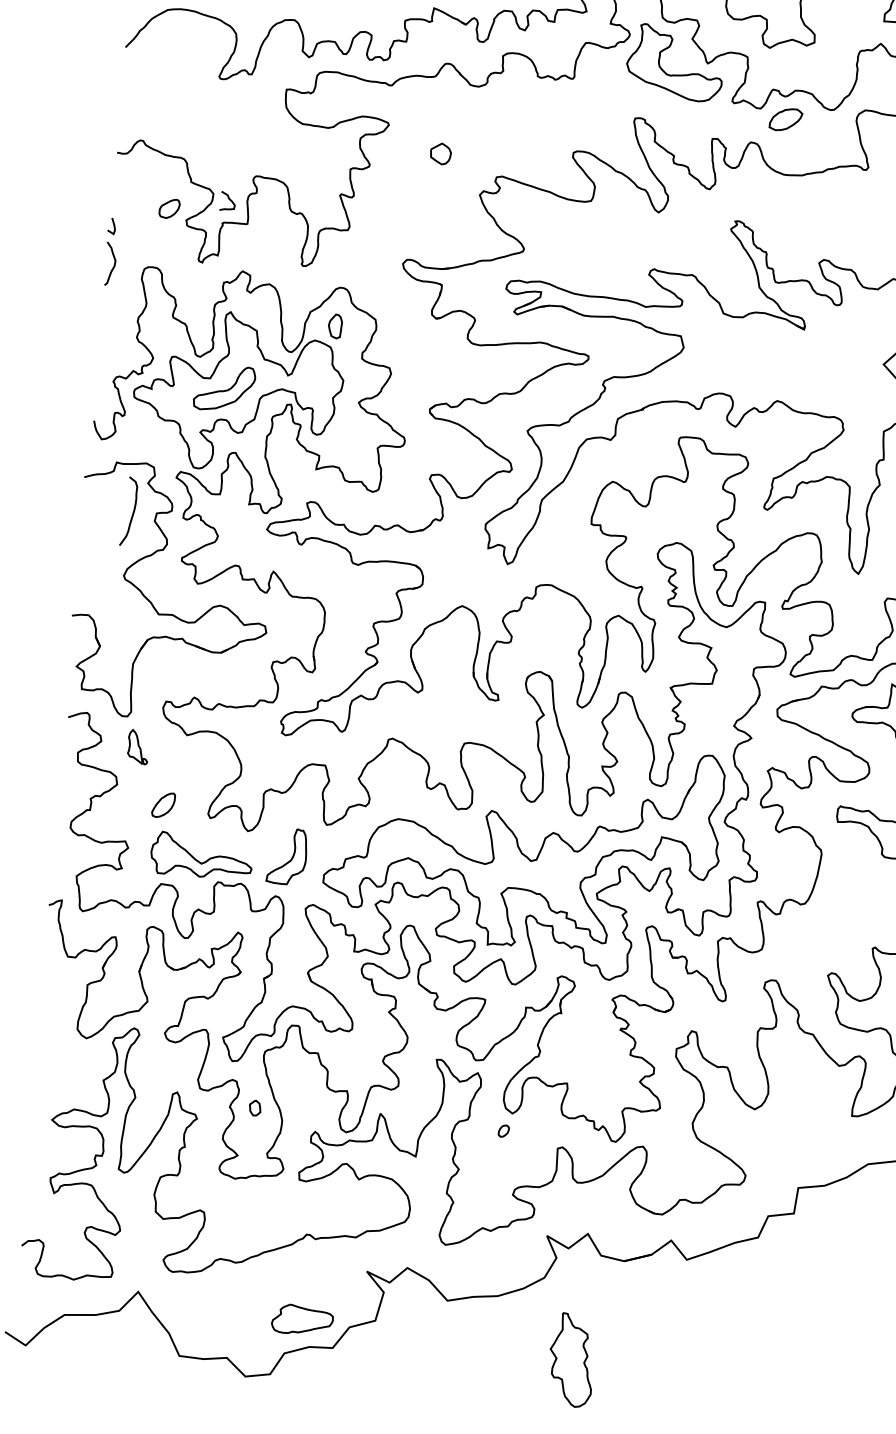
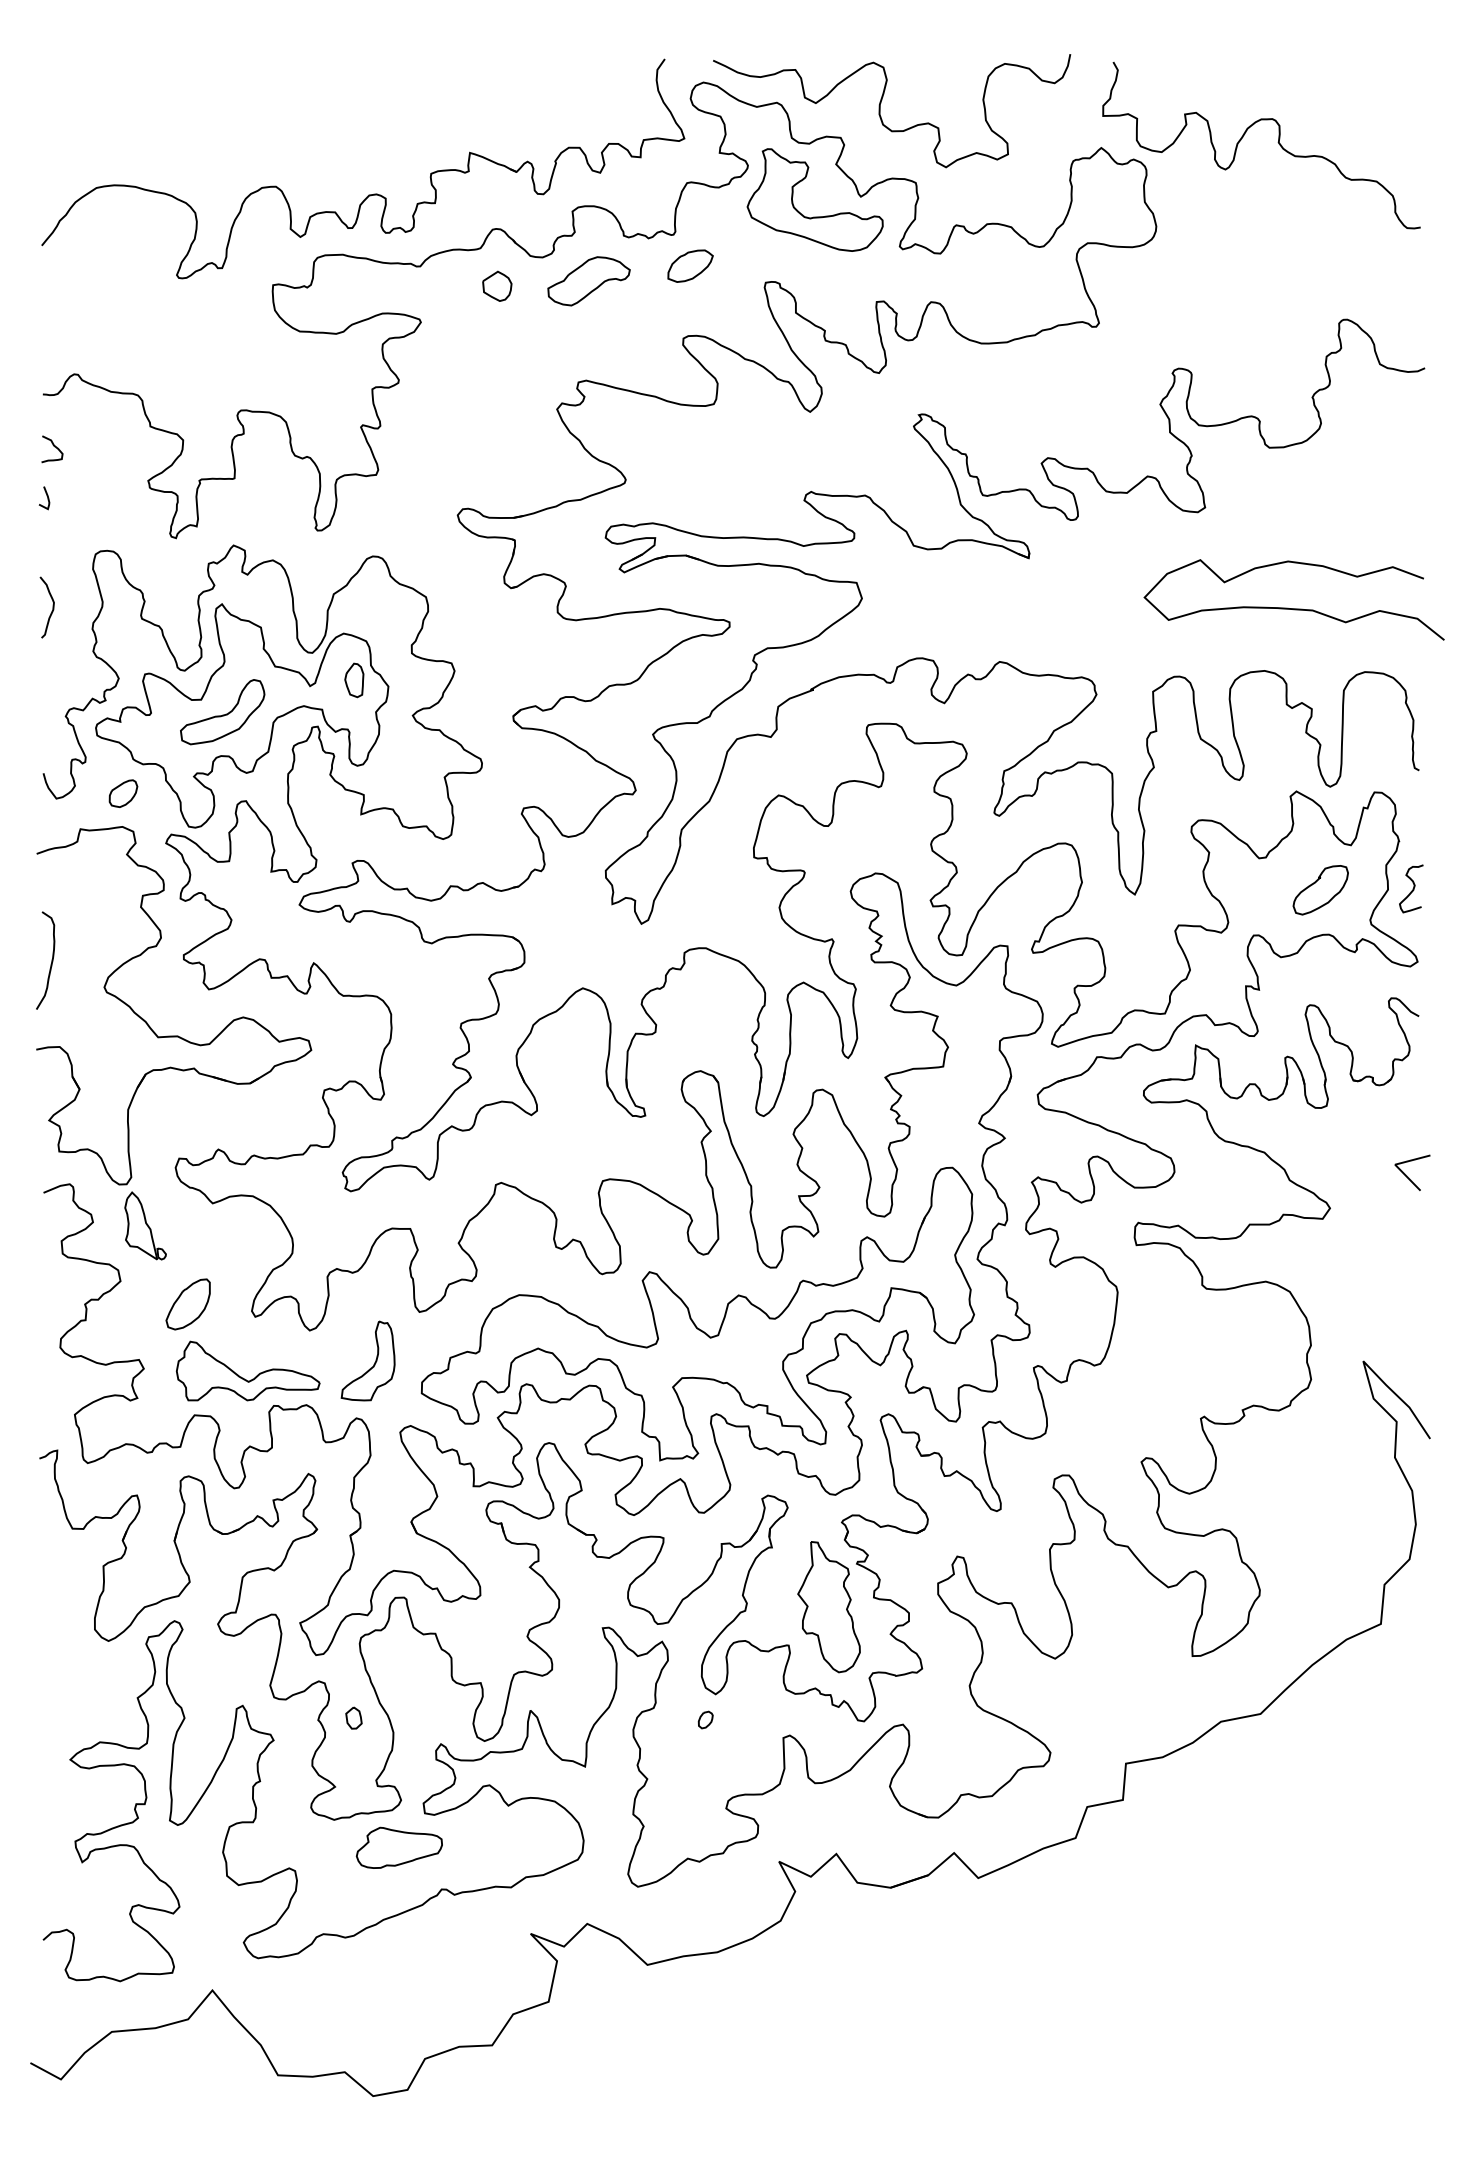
part: (509, 106) -> (588, 281), added
part: (786, 119) -> (690, 265), moved
part: (441, 153) -> (497, 285), moved
curve: (229, 200) -> (54, 447), moved
part: (169, 208) -> (123, 793), moved
curve: (114, 264) -> (52, 607), moved
part: (335, 326) -> (354, 680), moved
curve: (133, 511) -> (51, 960), moved
part: (138, 746) -> (145, 1225), size x1.43
part: (163, 805) -> (187, 1304), size x1.43
part: (301, 1319) -> (398, 1847), moved
part: (571, 1360) -> (828, 1607), moved

